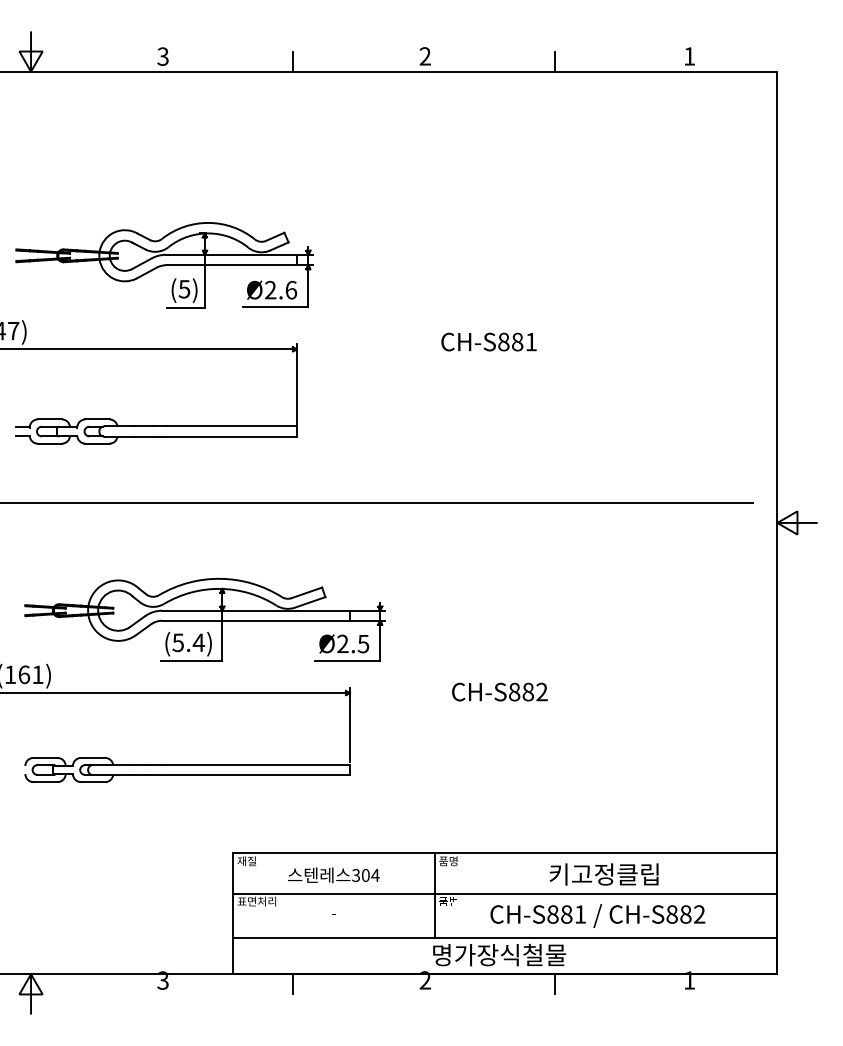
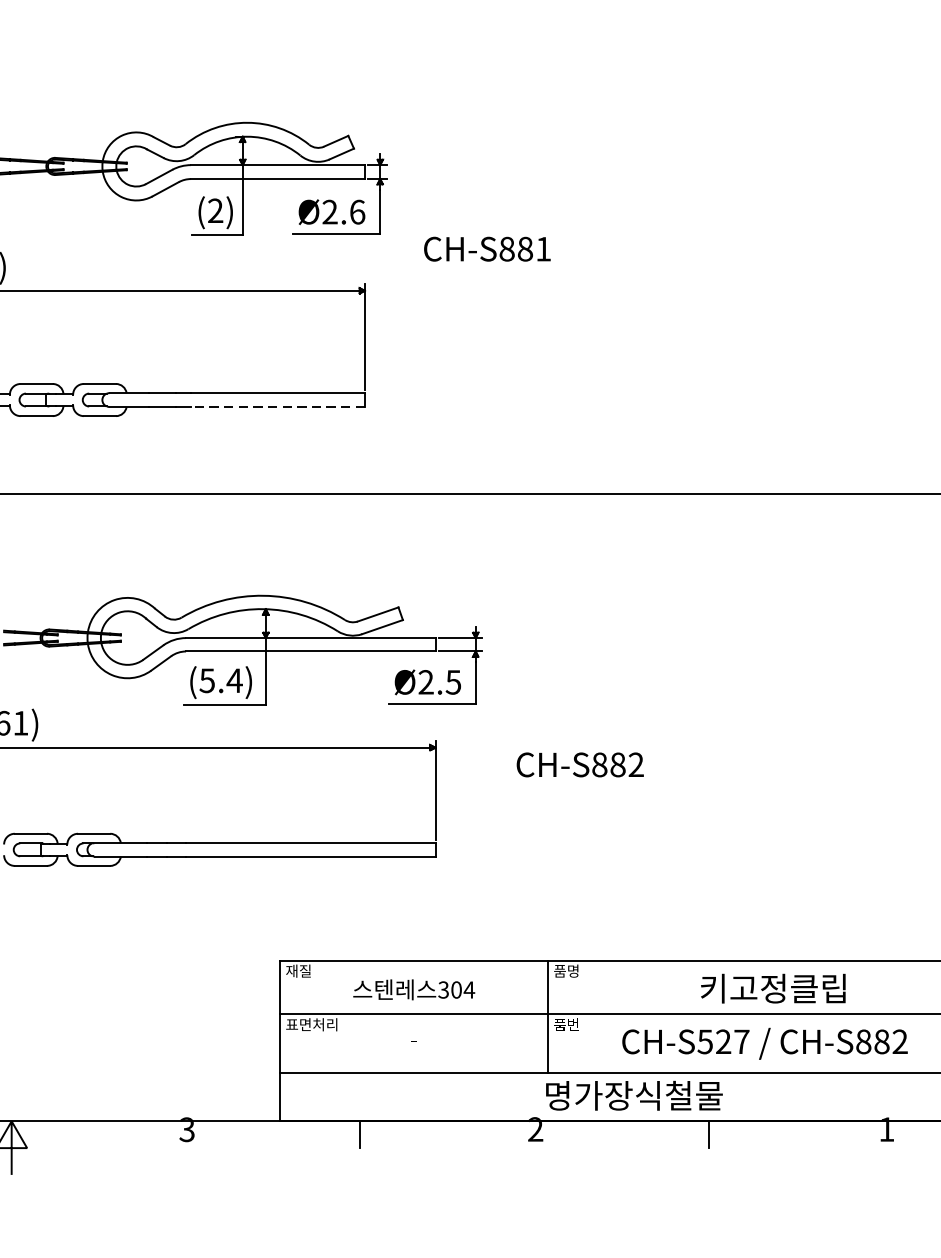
text: (184, 288) -> (215, 209), (5) -> (2)
text: (488, 341) -> (486, 248), moved
line: (230, 436) -> (276, 406), solid -> dashed
text: (499, 691) -> (579, 764), moved
text: (566, 914) -> (723, 1041), CH-S881 -> CH-S527

